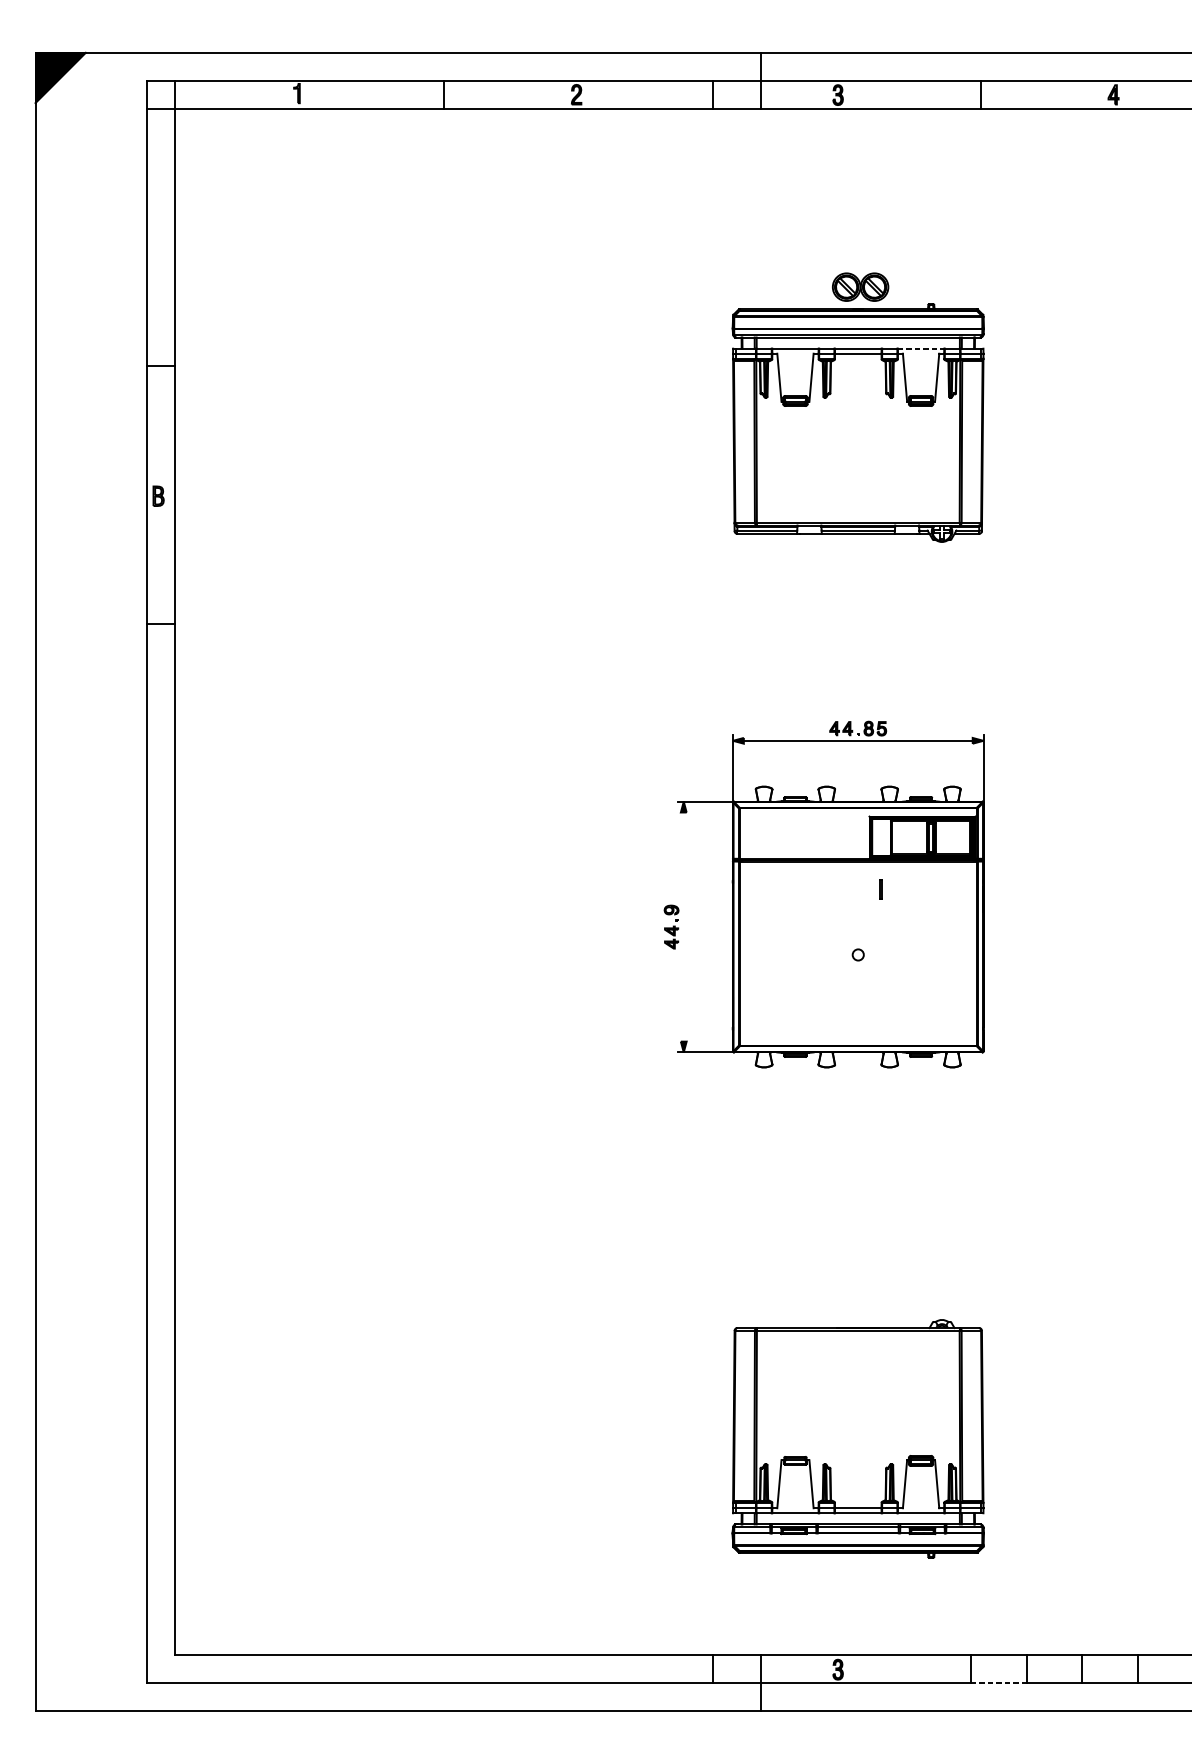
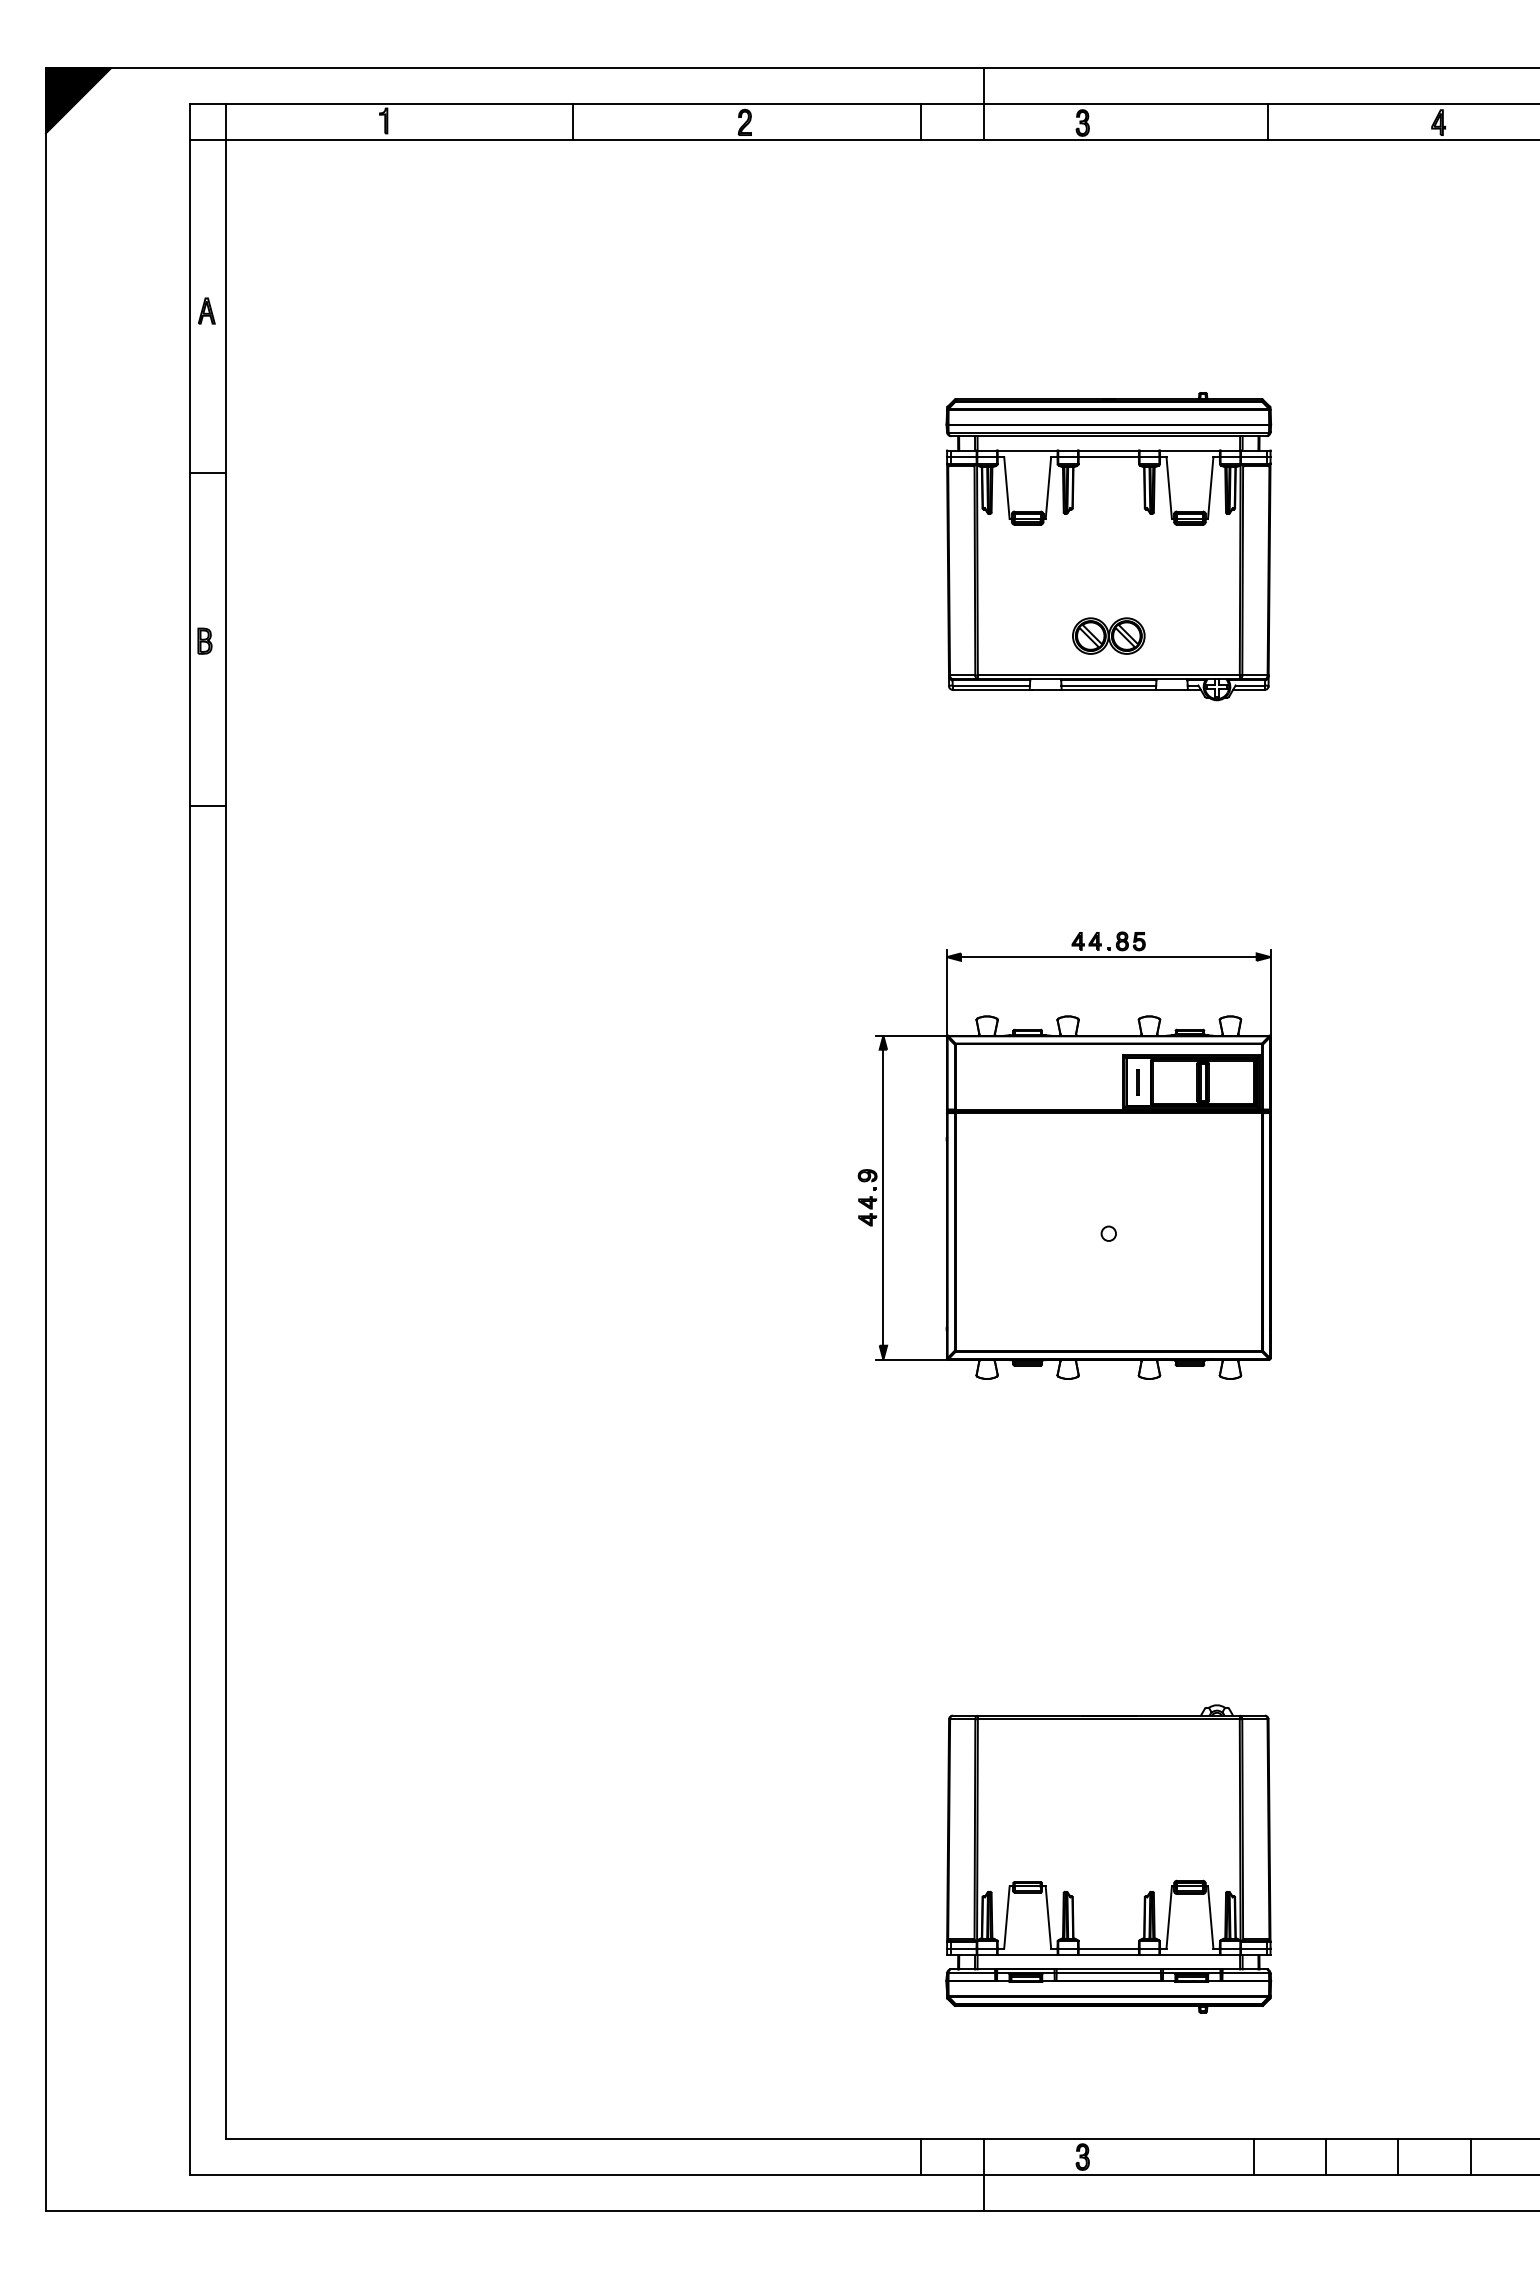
part: (159, 240) -> (206, 310), added
part: (860, 286) -> (1108, 635), moved
line: (920, 348) -> (1189, 450), dashed -> solid
line: (880, 889) -> (1137, 1082), moved
line: (683, 926) -> (883, 1197), added
line: (998, 1683) -> (1290, 2174), dashed -> solid

